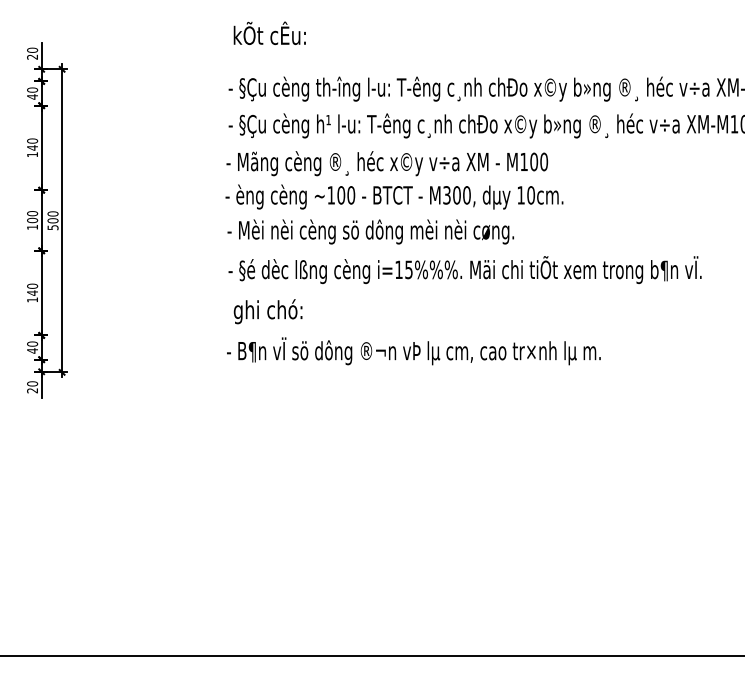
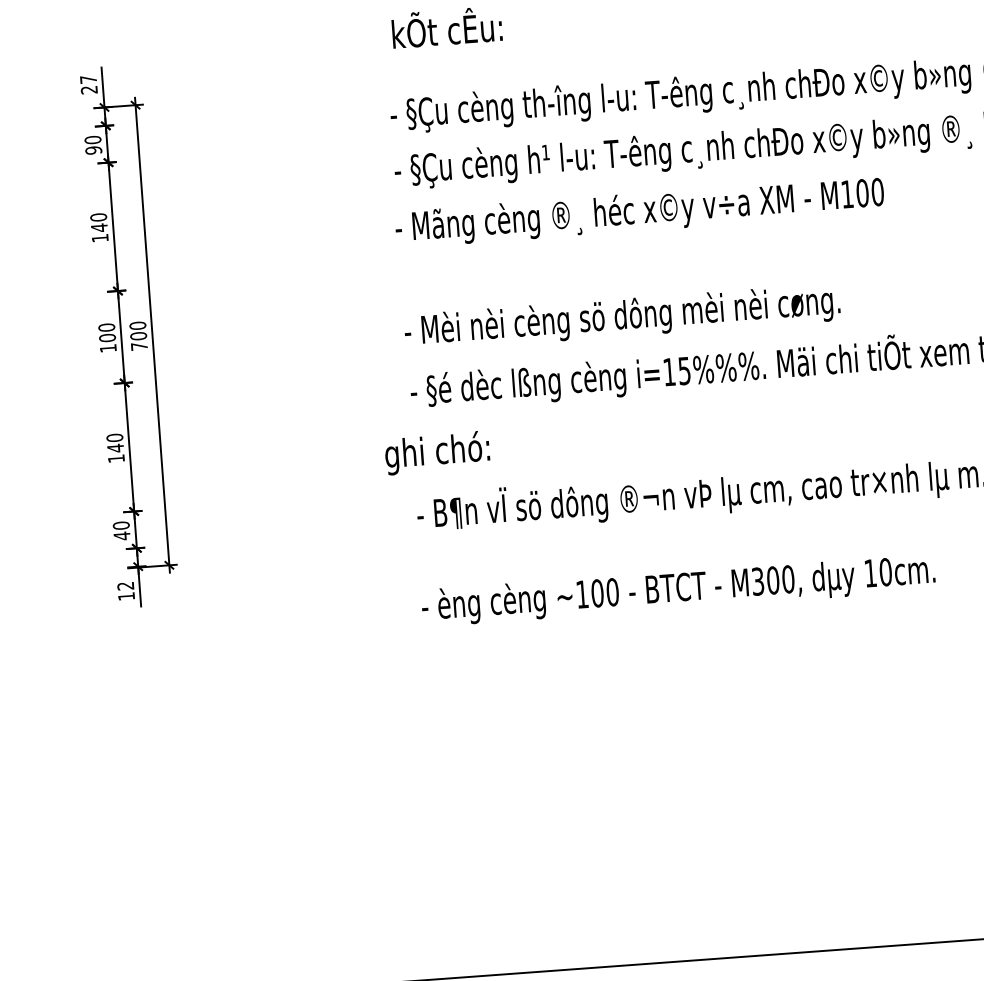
text: (32, 49) -> (88, 78), 20 -> 27
text: (32, 96) -> (93, 149), 40 -> 90
text: (394, 196) -> (678, 589), moved
text: (52, 227) -> (138, 346), 500 -> 700
text: (267, 311) -> (436, 452), moved
text: (32, 387) -> (126, 591), 20 -> 12

